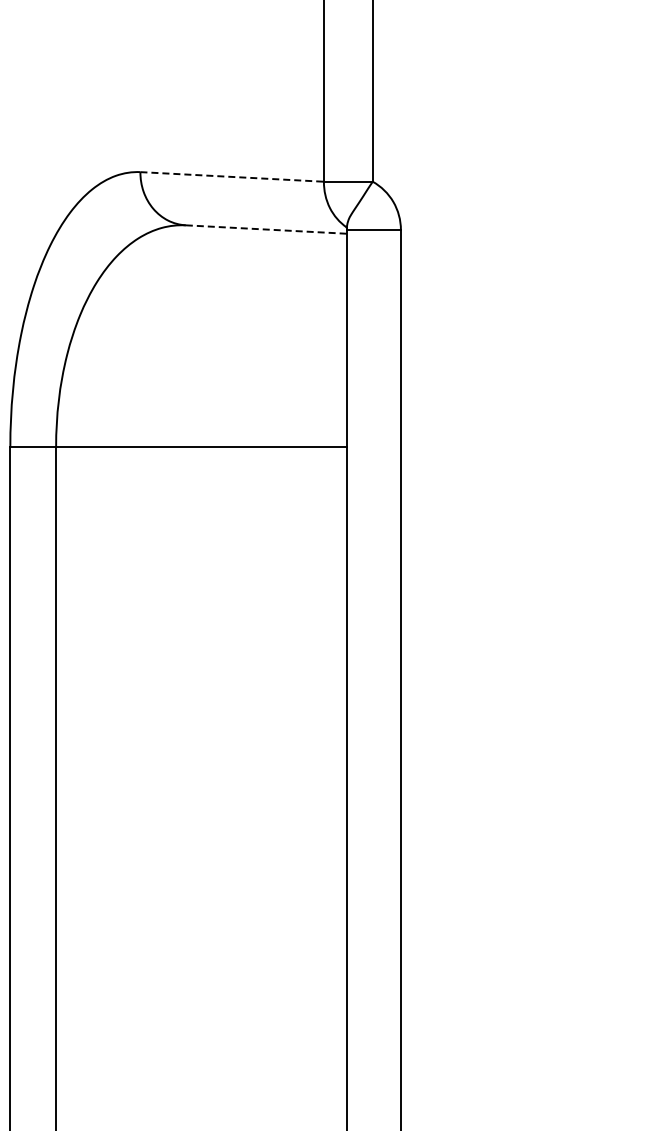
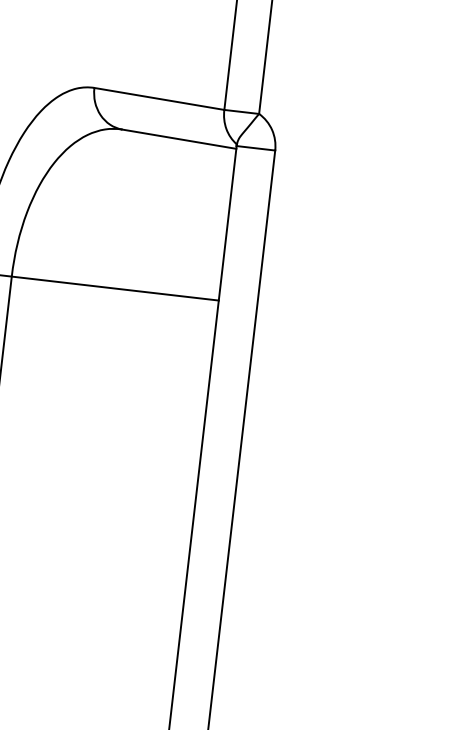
line: (232, 176) -> (159, 98), dashed -> solid
line: (266, 229) -> (179, 139), dashed -> solid

